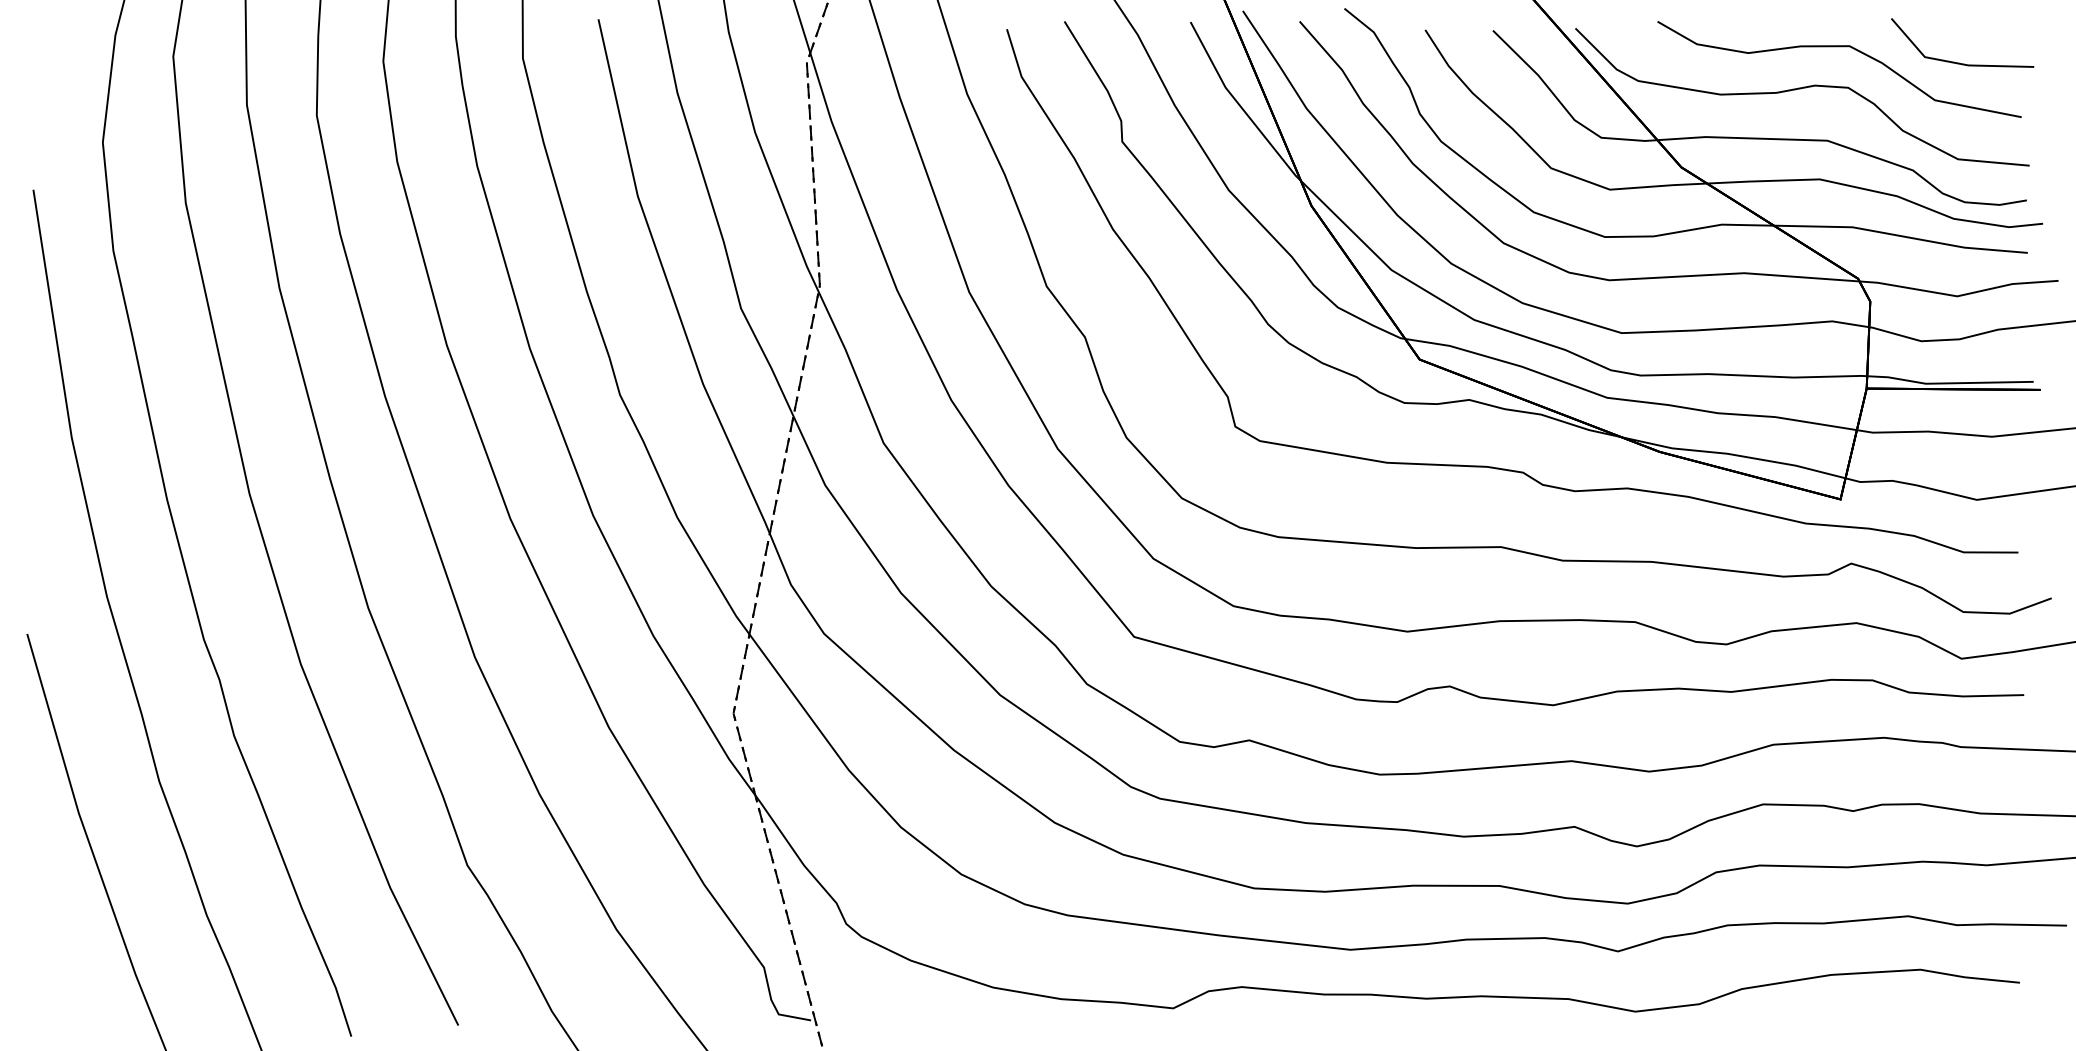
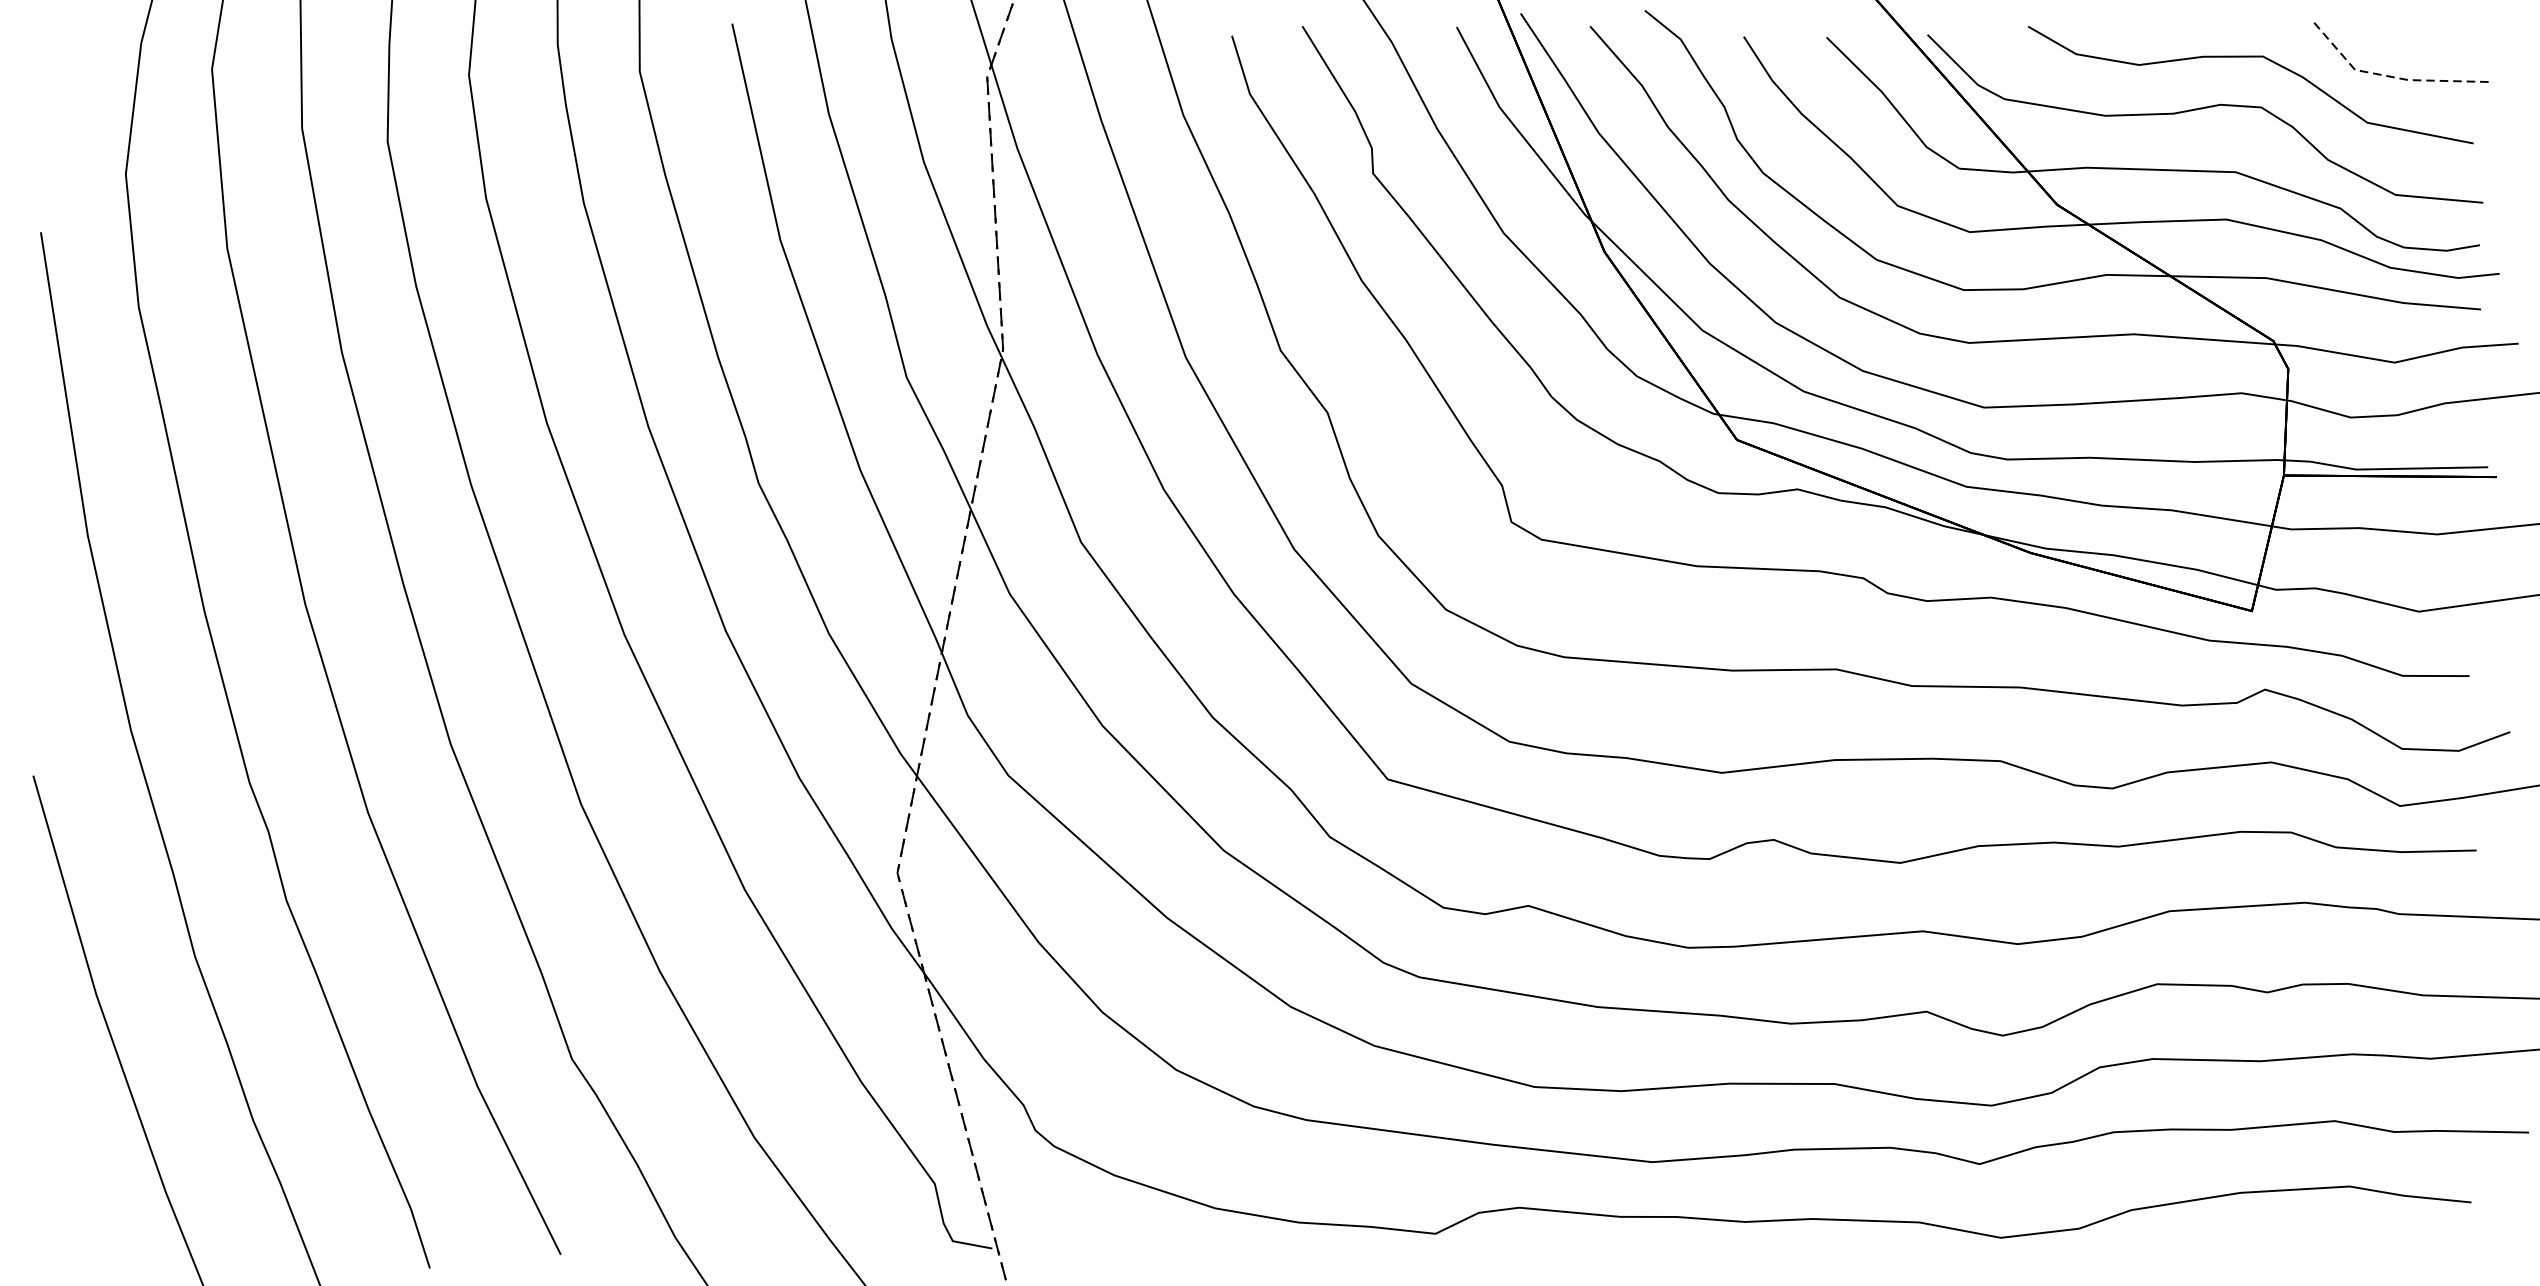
line: (1953, 62) -> (2390, 76), solid -> dashed

